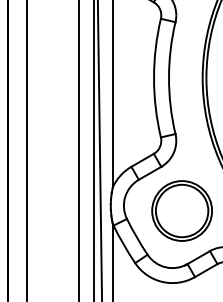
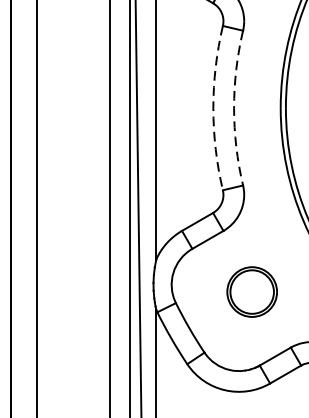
arc: (154, 78) -> (214, 108), solid -> dashed
arc: (168, 78) -> (233, 108), solid -> dashed
part: (181, 210) -> (251, 291), size x0.6

